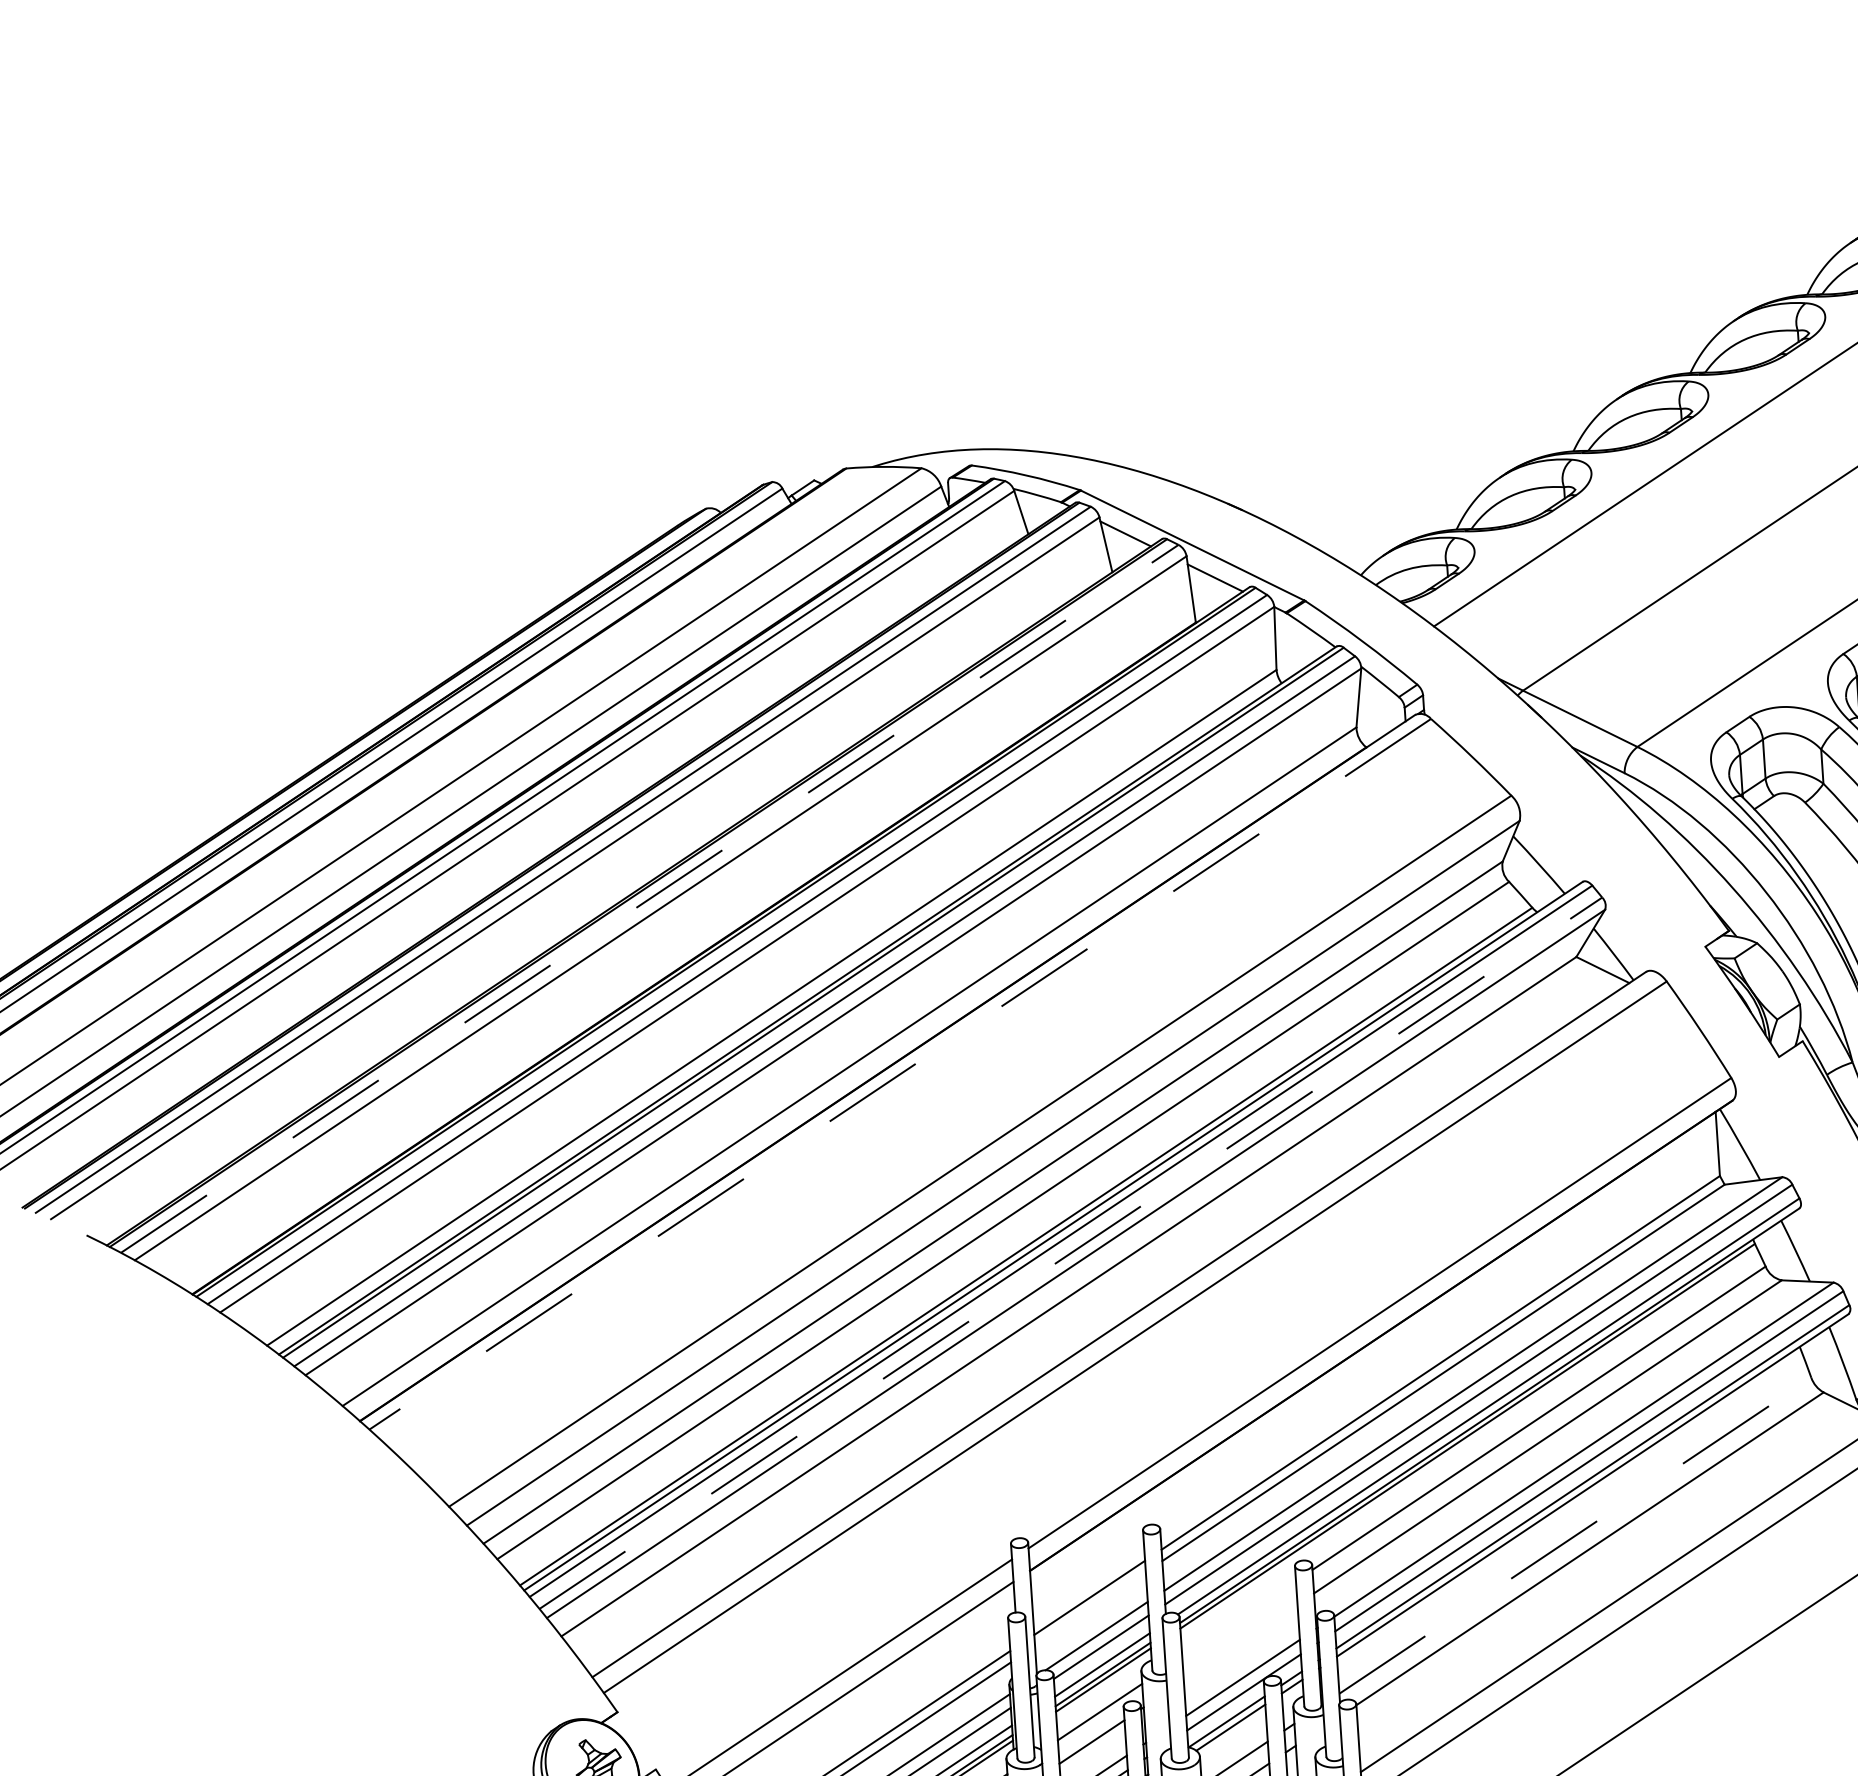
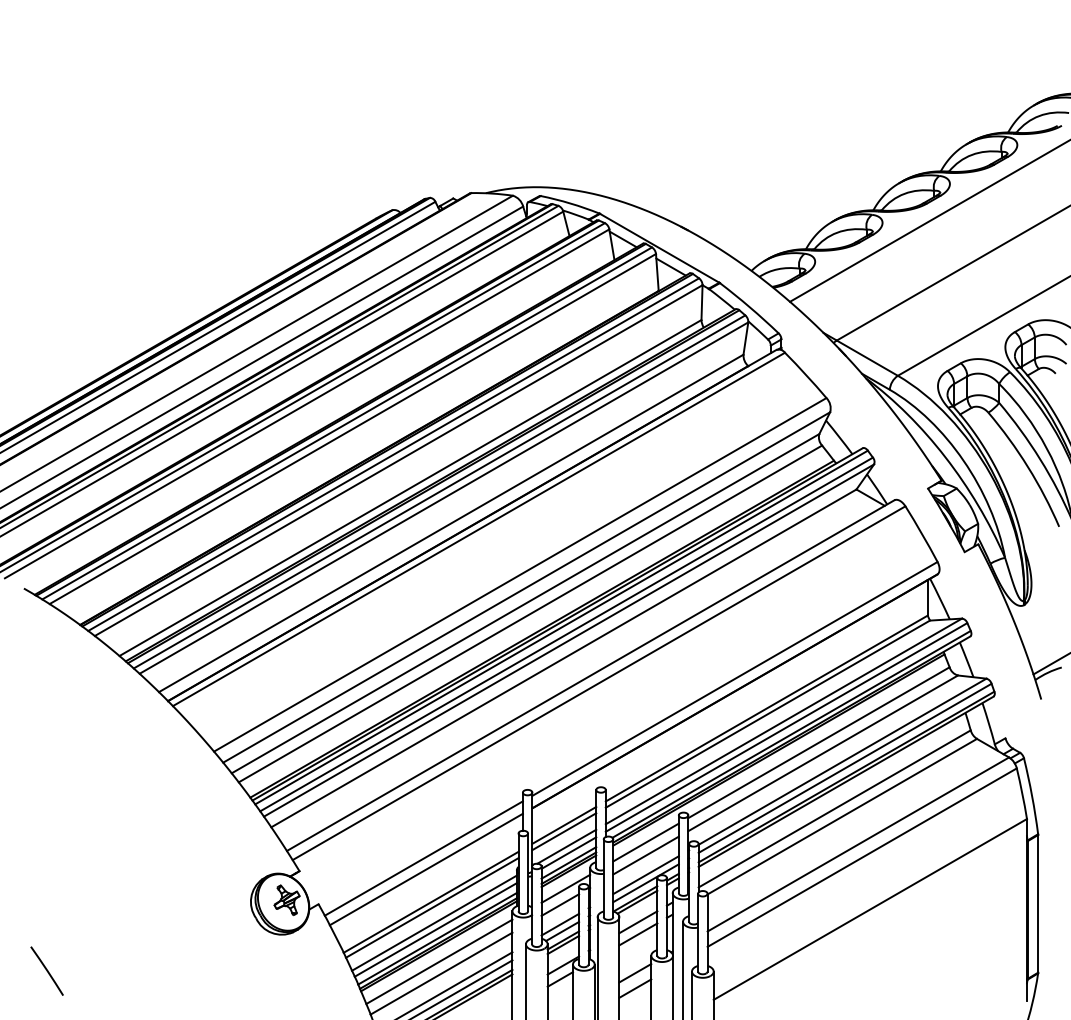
line: (650, 898) -> (347, 423), dashed -> solid
line: (899, 1074) -> (478, 529), dashed -> solid
line: (1070, 1253) -> (566, 634), dashed -> solid
line: (1576, 1534) -> (835, 808), dashed -> solid
line: (1090, 1608) -> (564, 831), added
line: (1238, 1618) -> (645, 842), added
line: (1239, 1642) -> (645, 855), added

